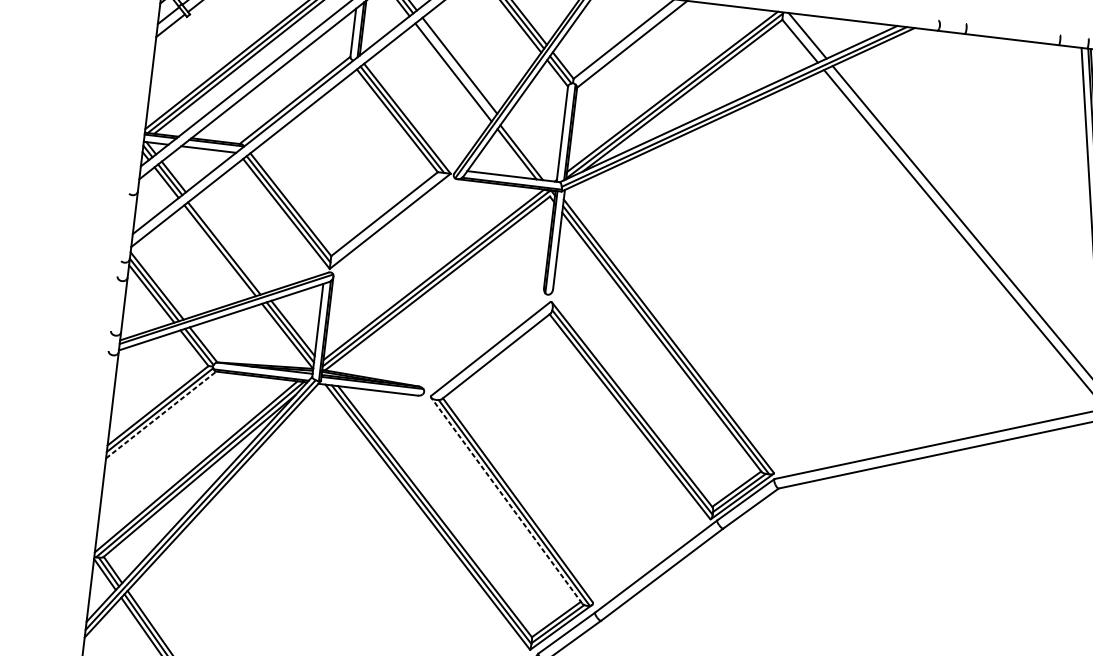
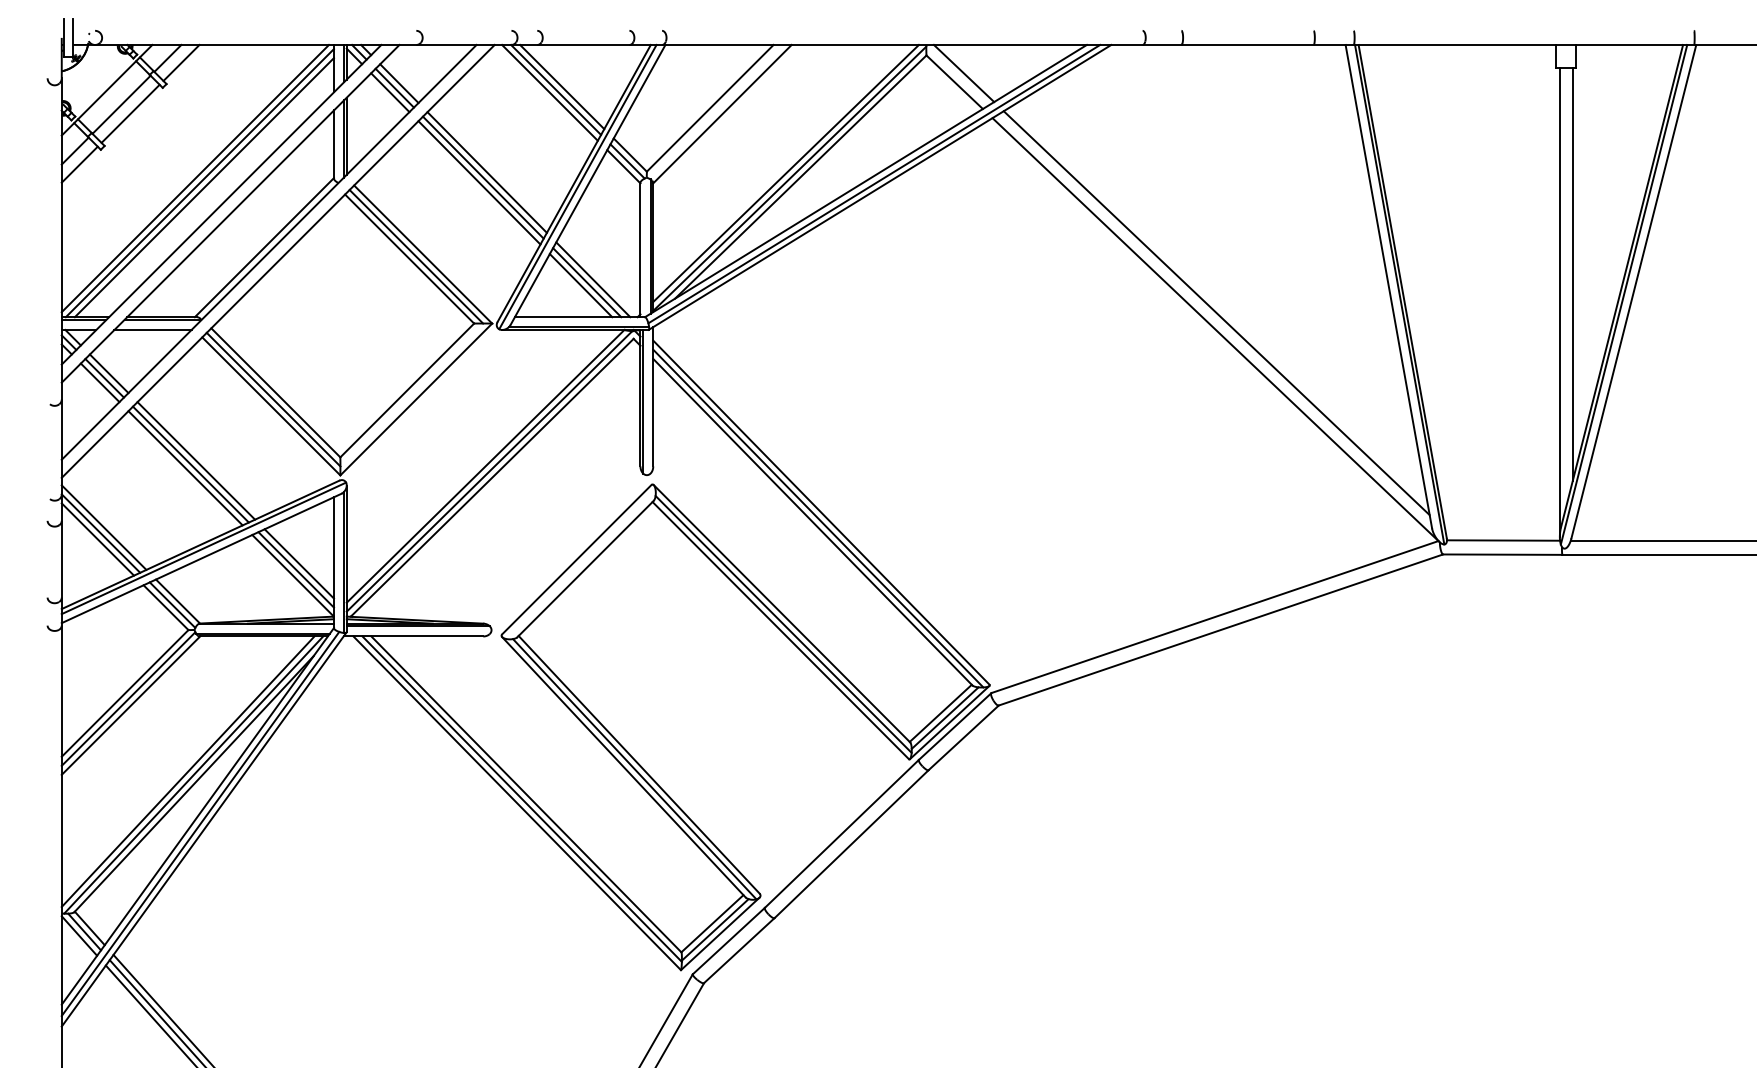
line: (456, 69) -> (482, 177), added
line: (526, 151) -> (593, 279), added
line: (228, 246) -> (196, 460), added
line: (160, 414) -> (130, 705), dashed -> solid
line: (506, 500) -> (623, 766), dashed -> solid

